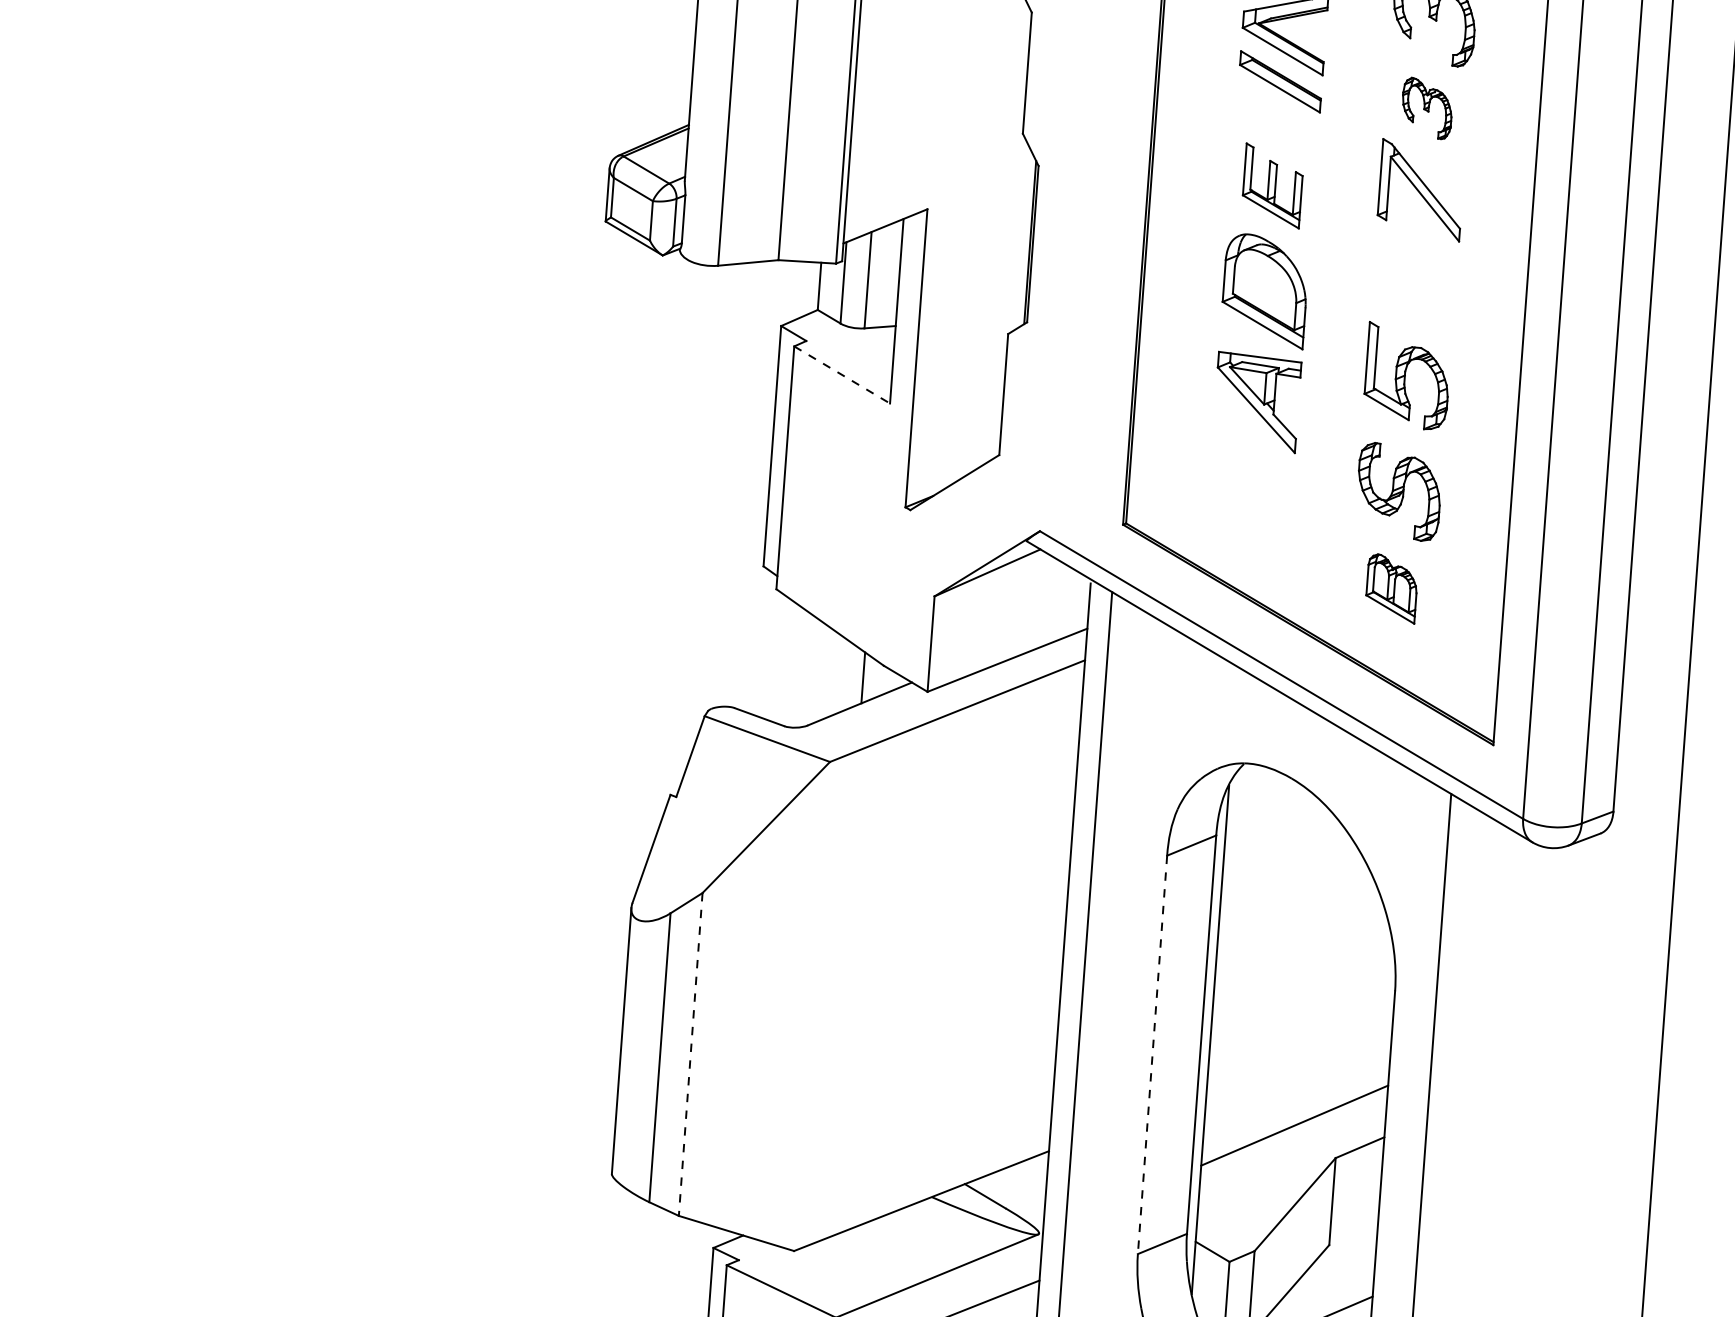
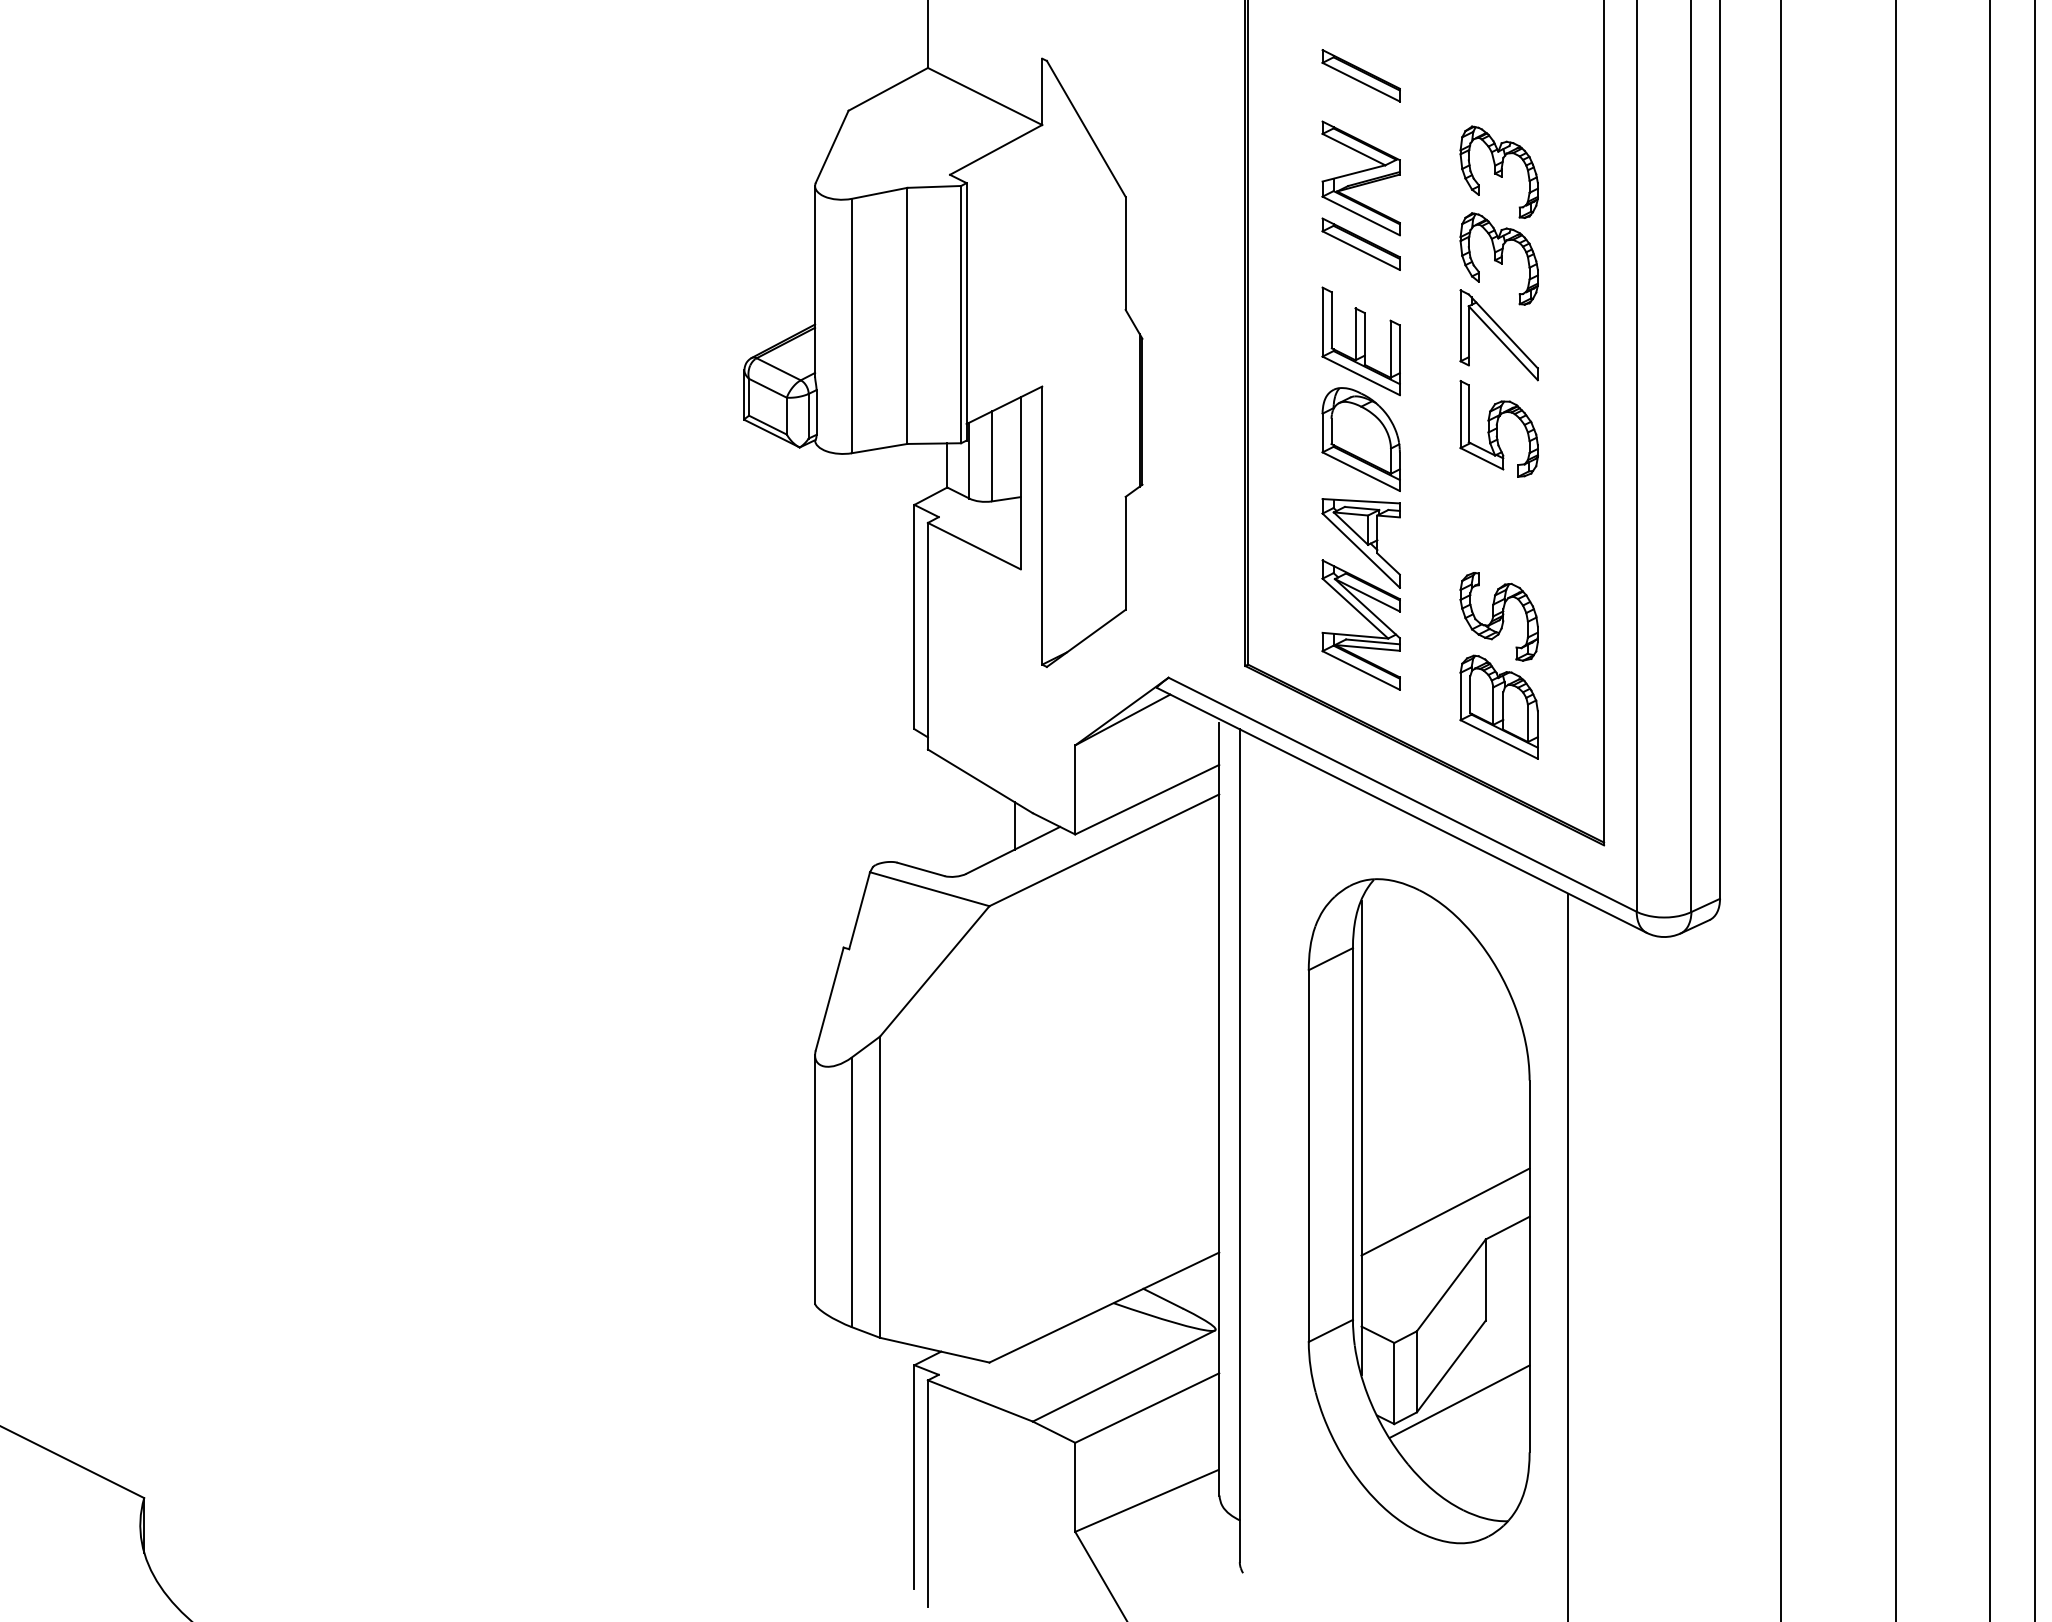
part: (1426, 107) -> (1498, 258), size x1.67
part: (1272, 186) -> (1360, 341), size x1.43
line: (842, 375) -> (974, 546), dashed -> solid
part: (1406, 375) -> (1498, 428), moved
part: (1255, 484) -> (1365, 619), added
part: (1391, 588) -> (1498, 706), size x1.67
line: (691, 1054) -> (880, 1187), dashed -> solid
line: (1152, 1055) -> (1308, 1156), dashed -> solid

